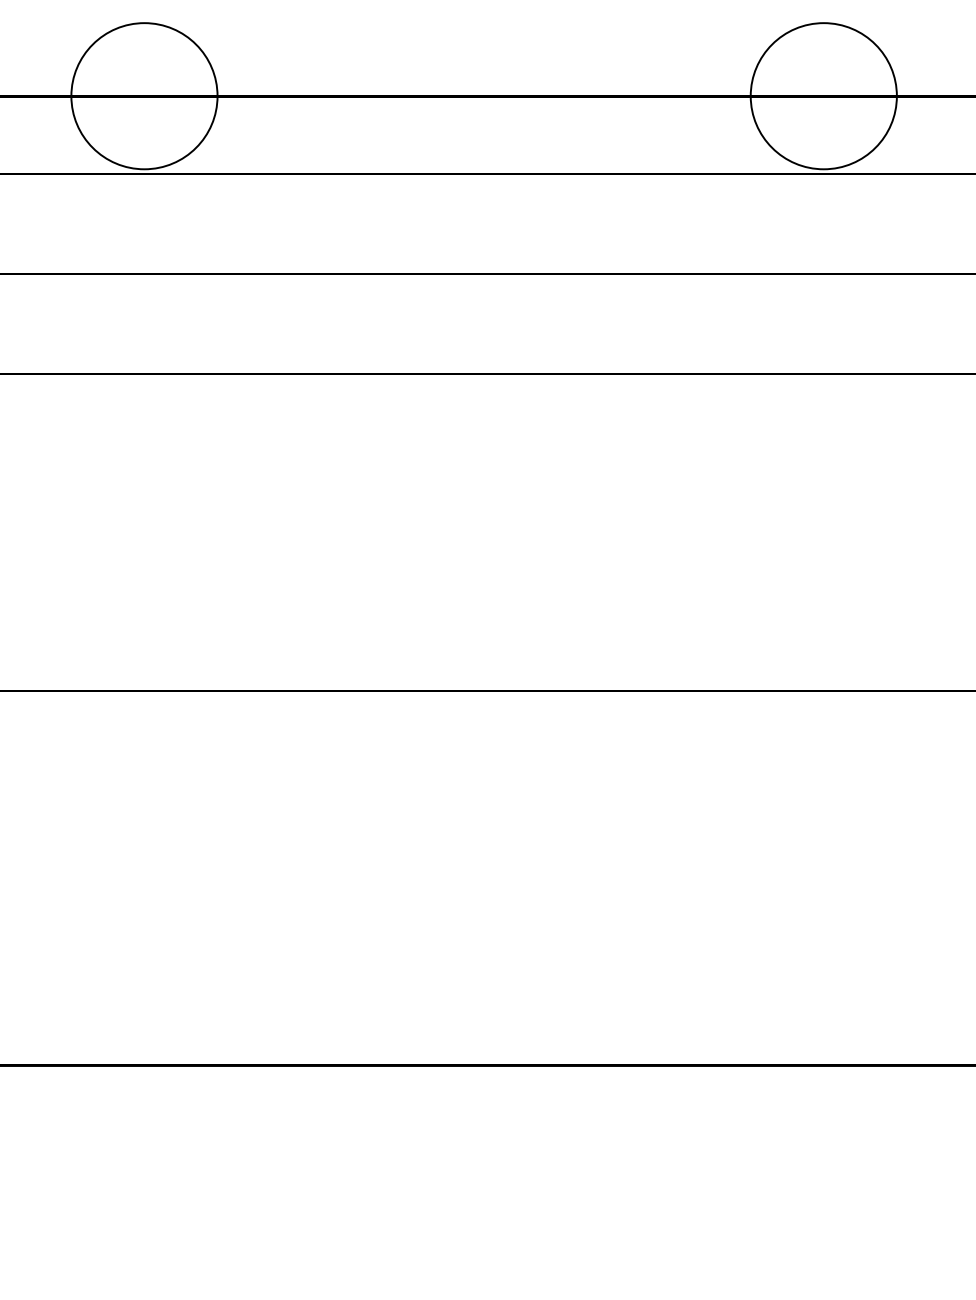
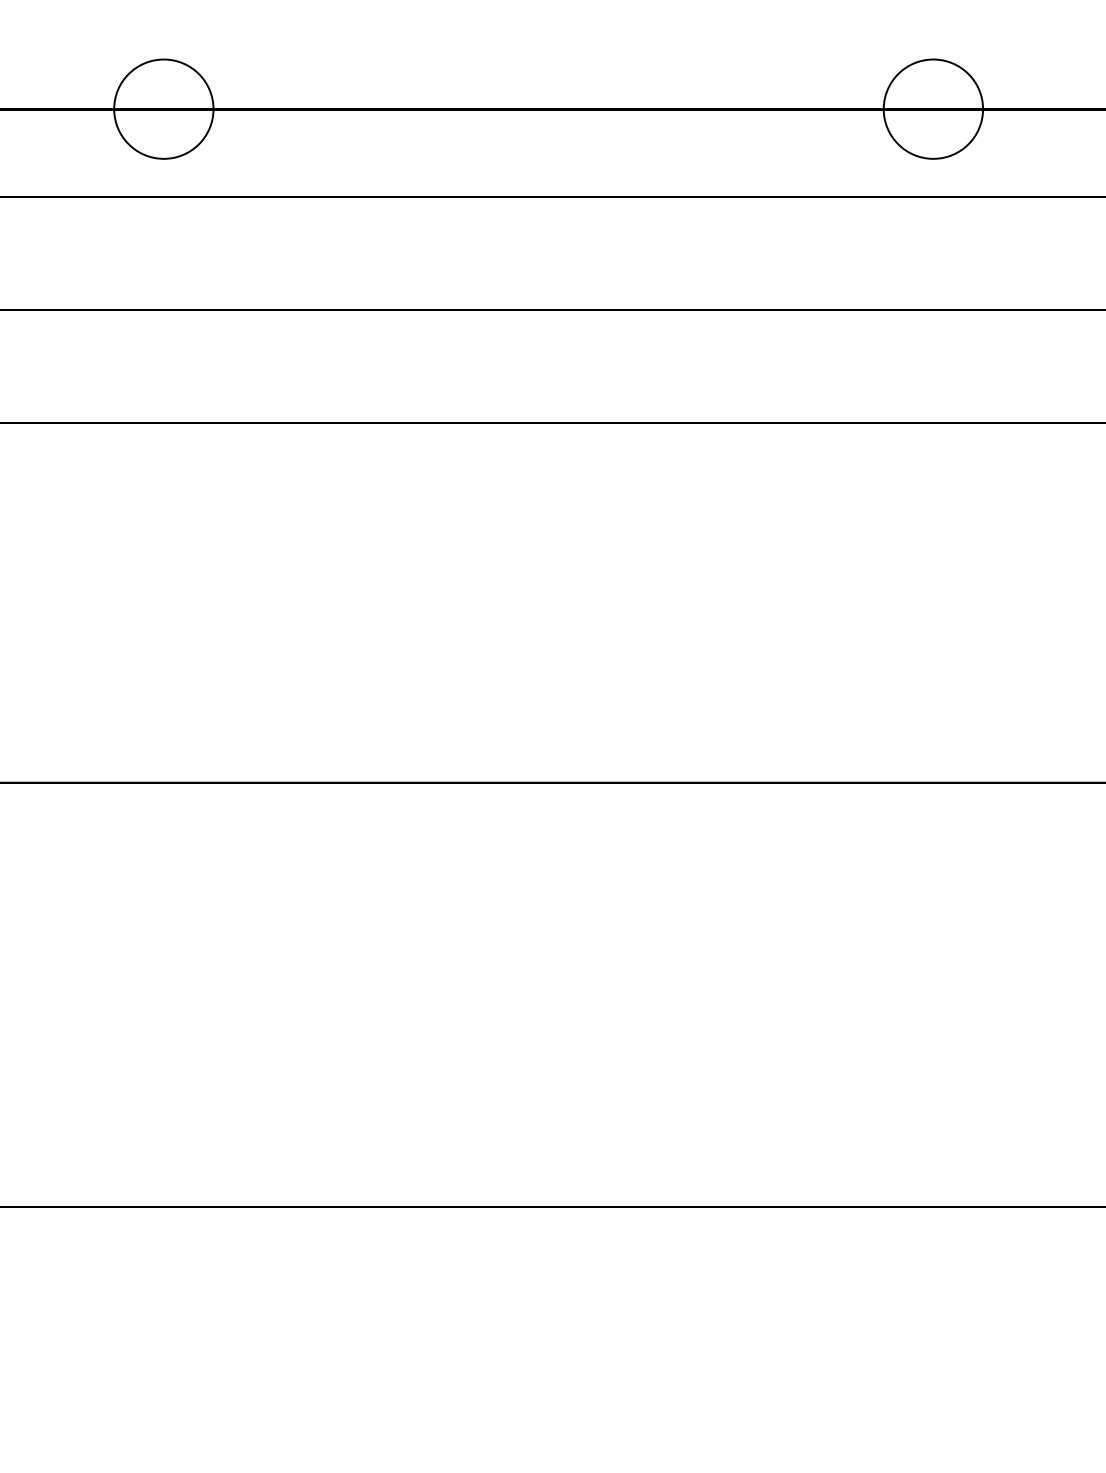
circle: (144, 95) -> (163, 108), size x0.6
circle: (823, 95) -> (933, 108), size x0.6

